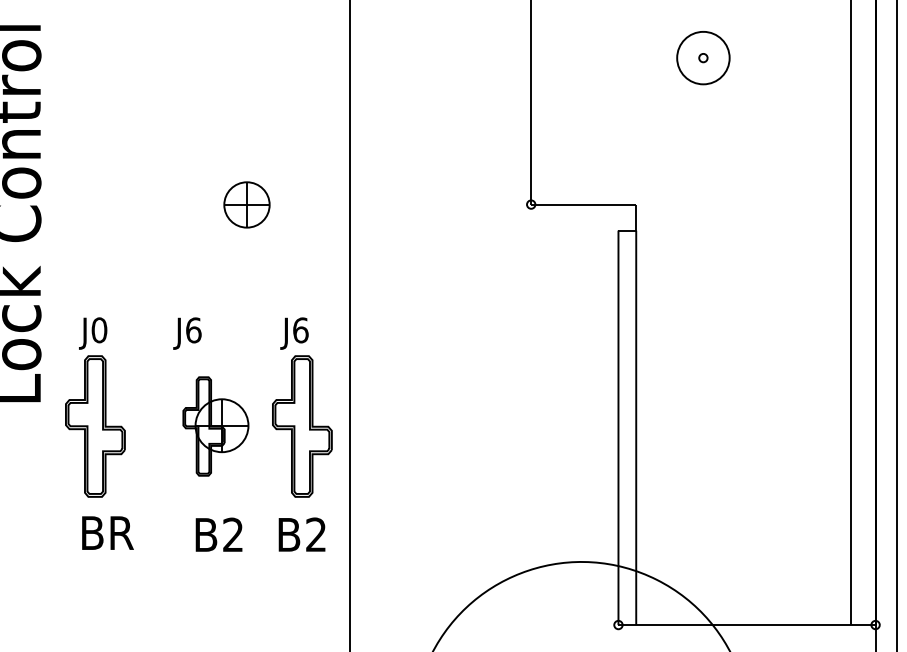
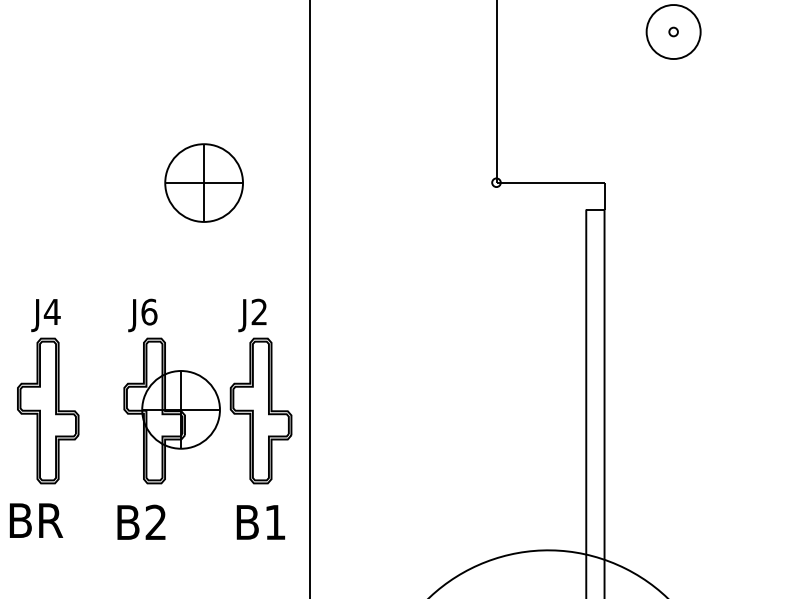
part: (246, 204) -> (203, 182), size x1.67
text: (99, 330) -> (52, 312), J0 -> J4
text: (300, 330) -> (259, 312), J6 -> J2
part: (215, 426) -> (171, 410), size x1.43
text: (107, 532) -> (35, 520), moved
text: (218, 534) -> (140, 522), moved
text: (315, 534) -> (274, 522), B2 -> B1

